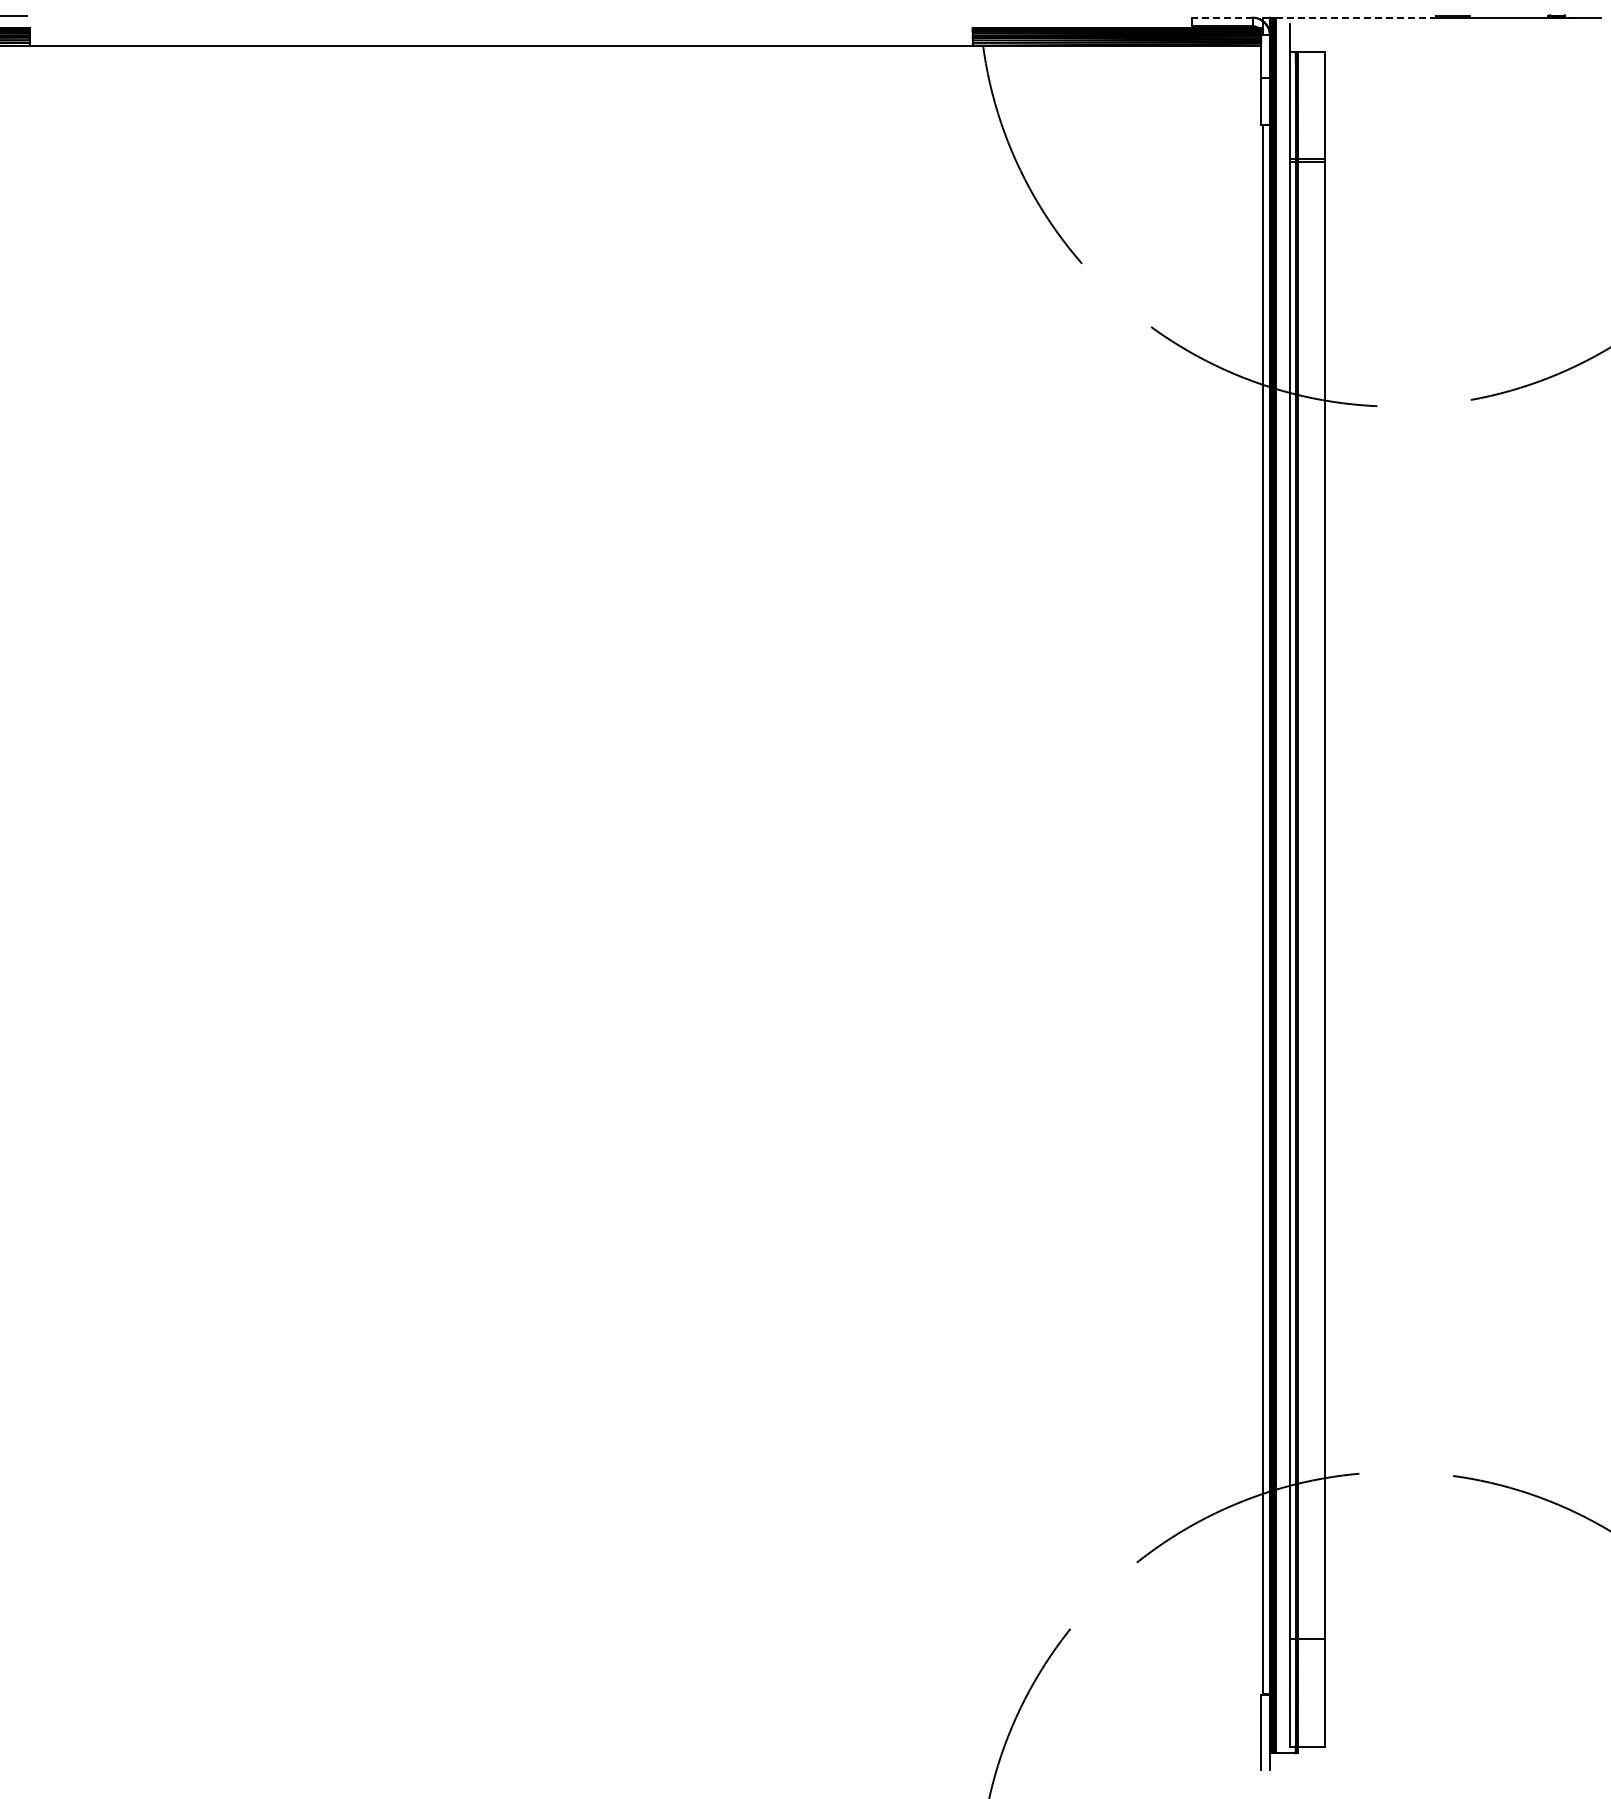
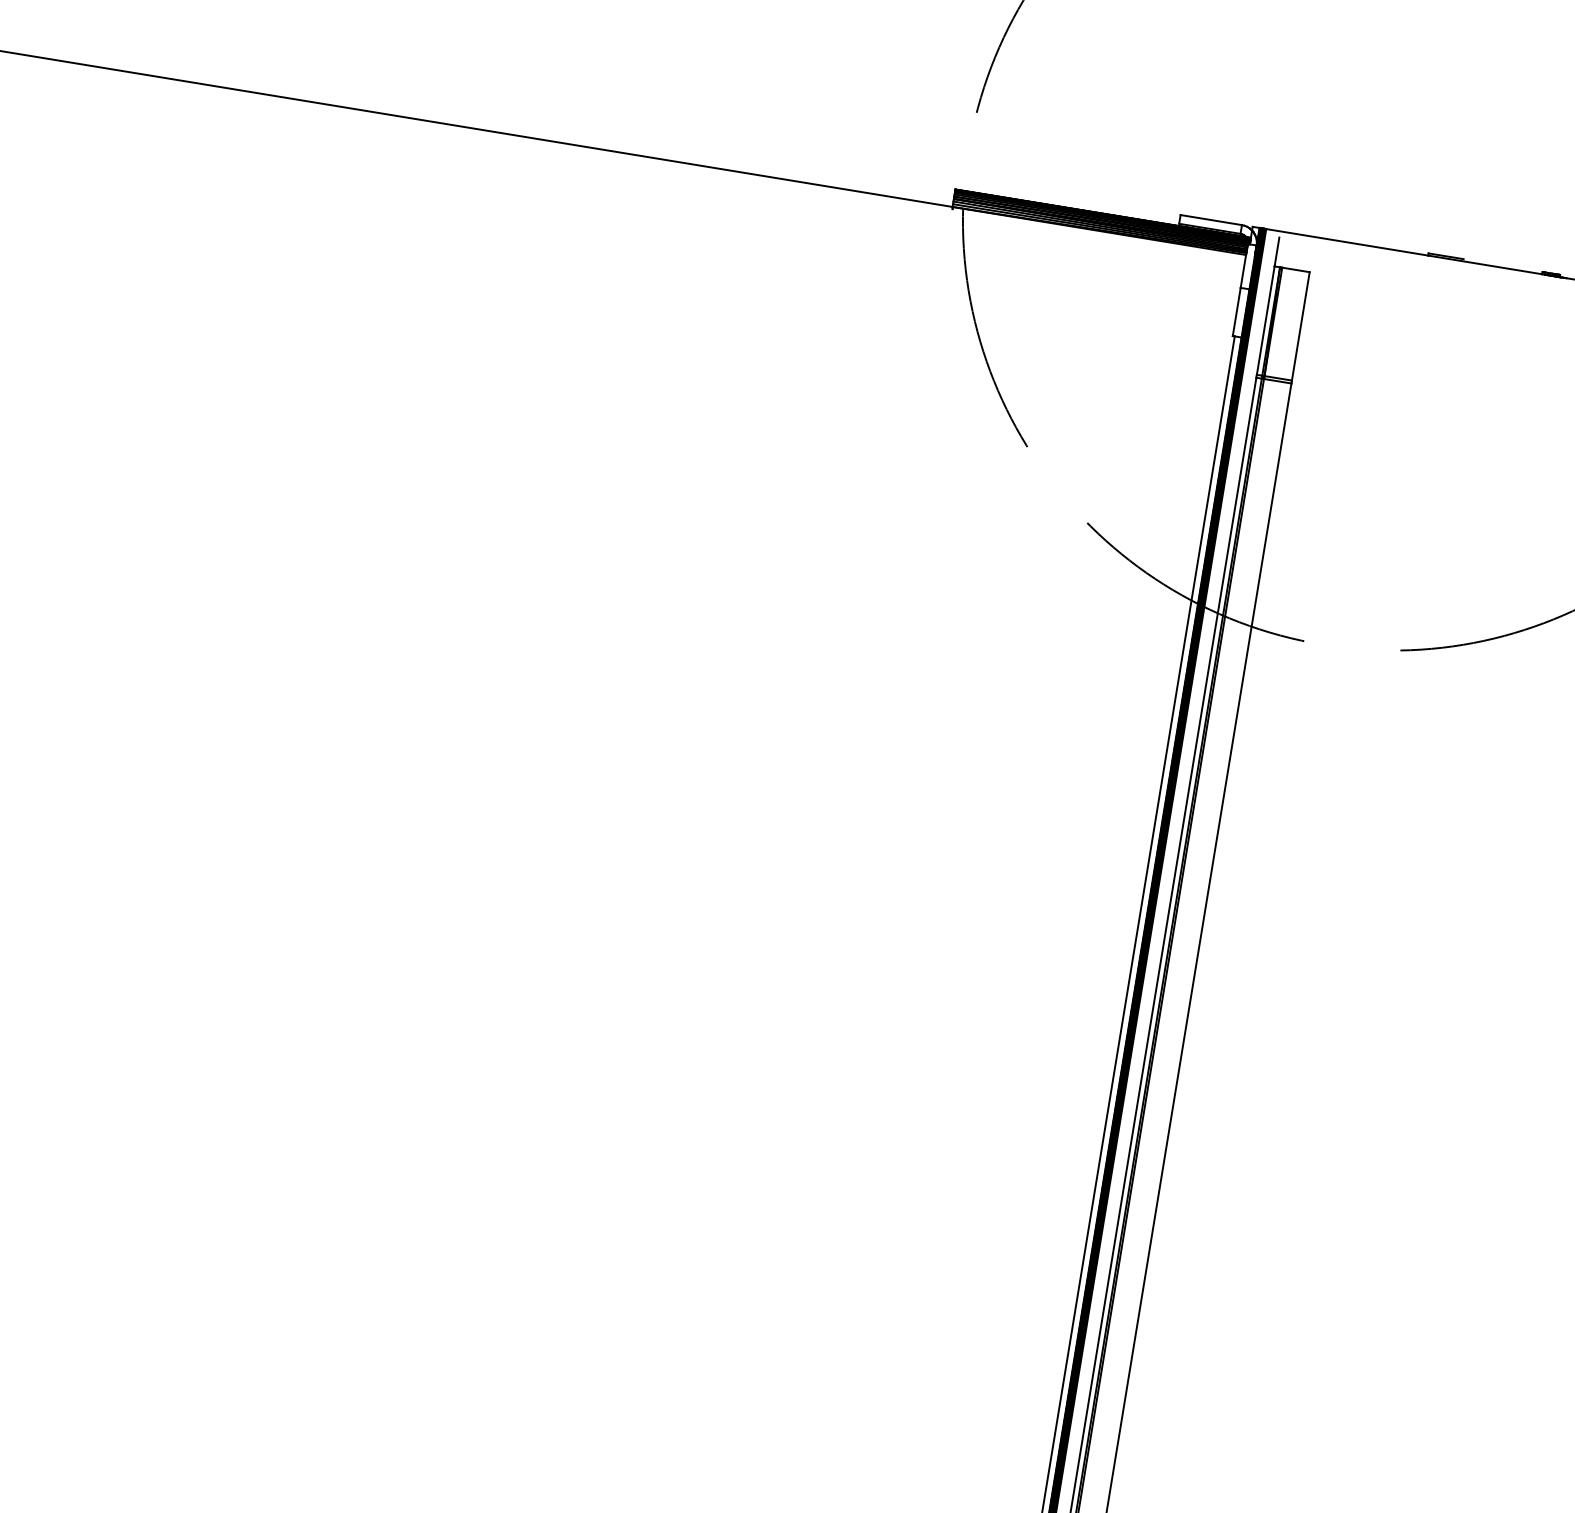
line: (1221, 17) -> (1210, 219), dashed -> solid
line: (1356, 17) -> (1347, 242), dashed -> solid

